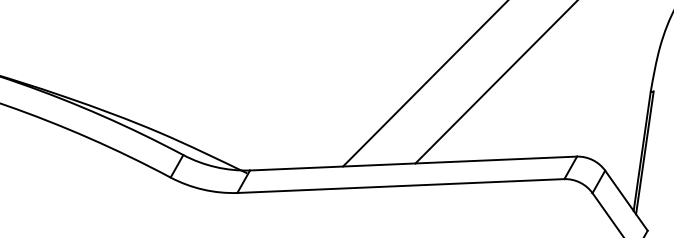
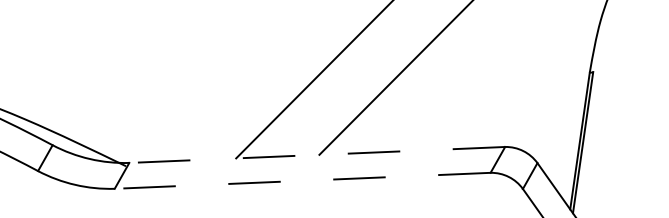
line: (413, 163) -> (317, 154), solid -> dashed
line: (400, 186) -> (302, 181), solid -> dashed

